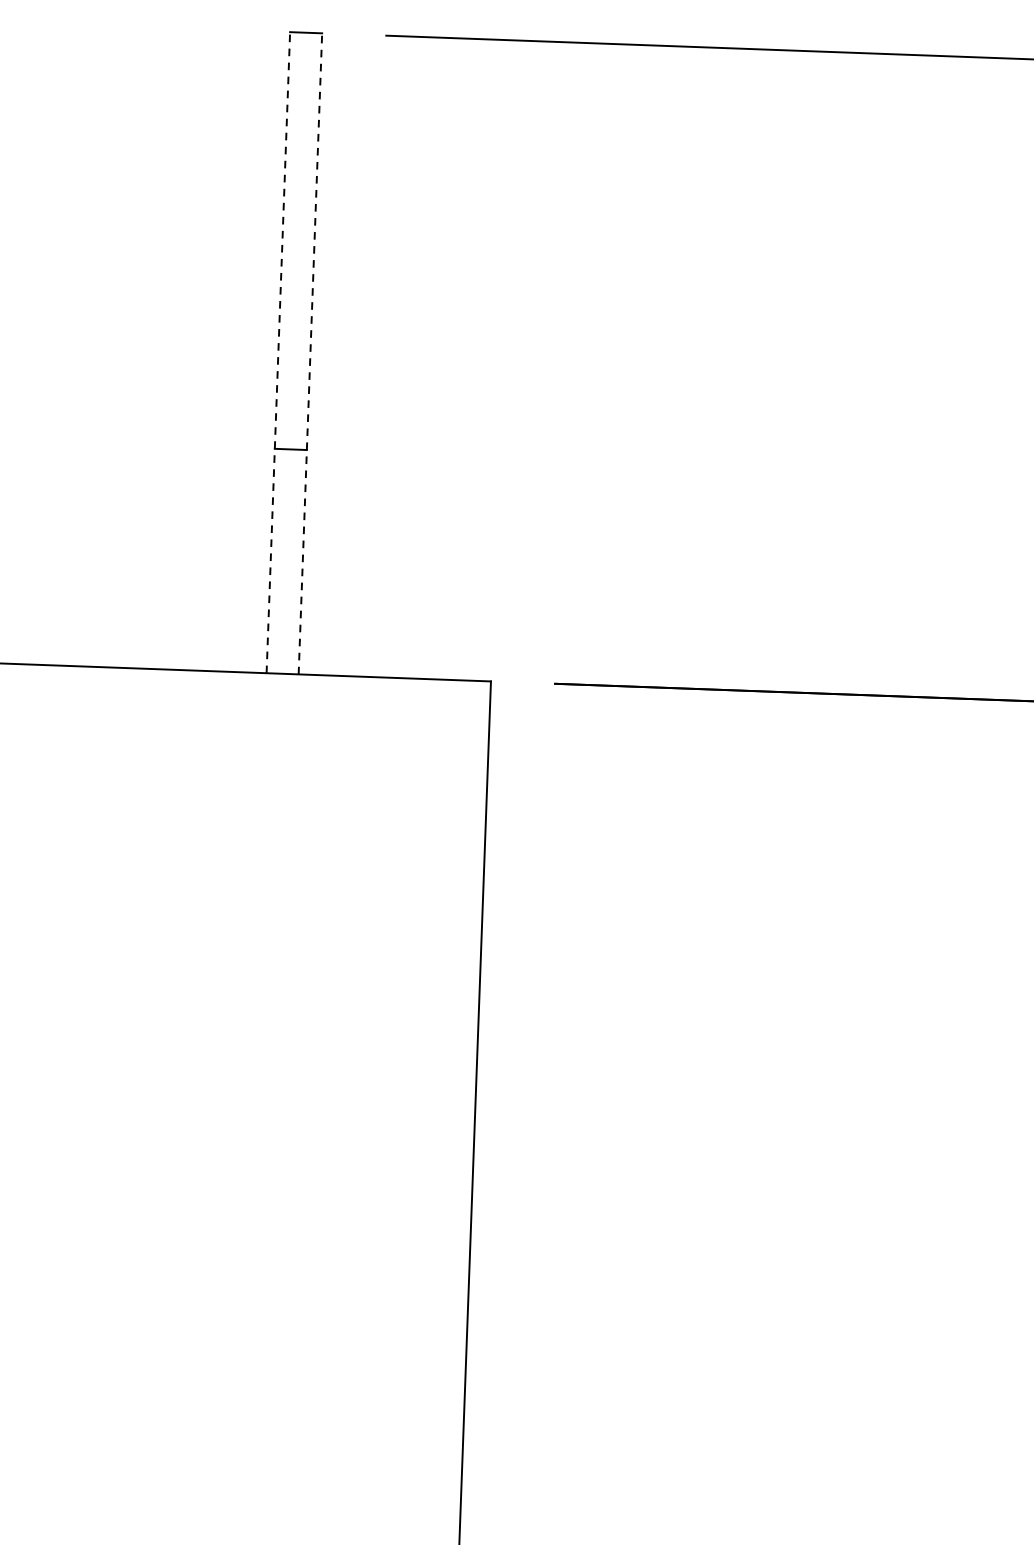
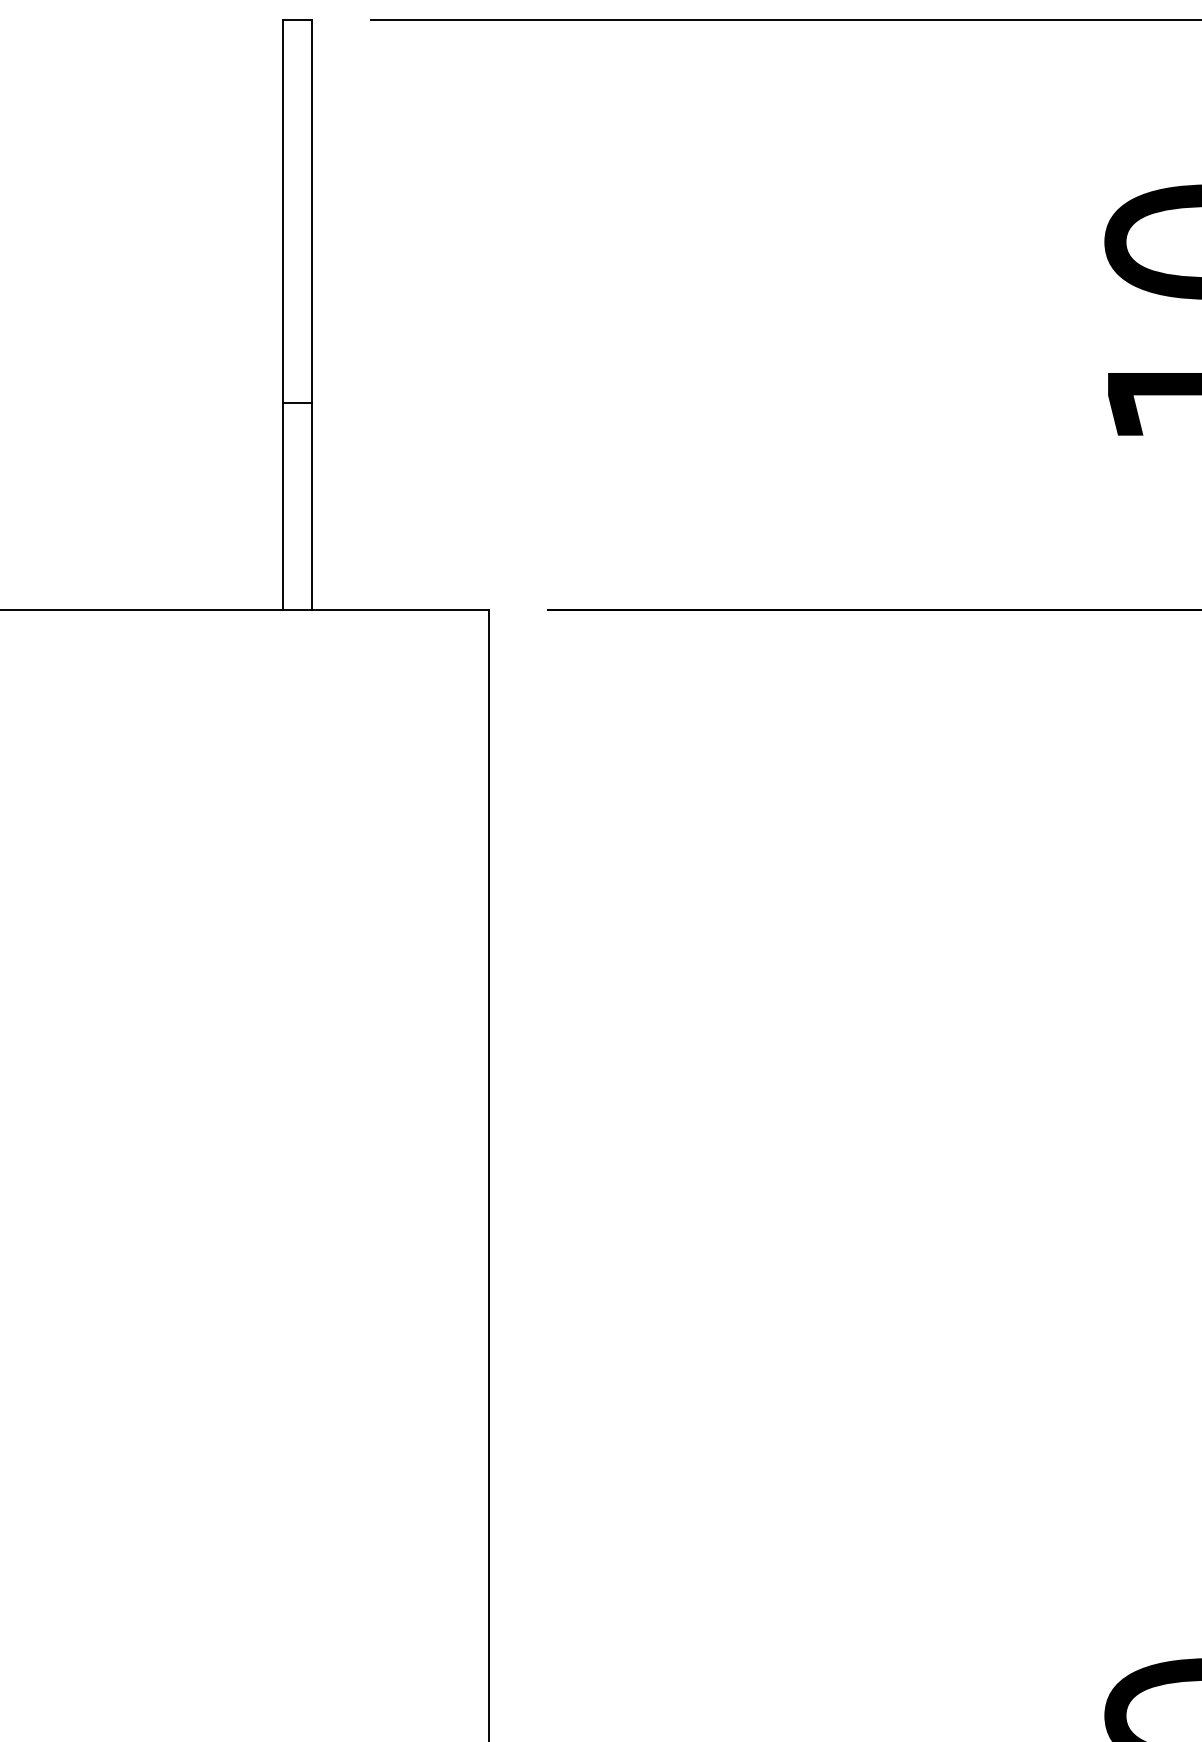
line: (278, 353) -> (282, 315), dashed -> solid
line: (310, 354) -> (312, 315), dashed -> solid

